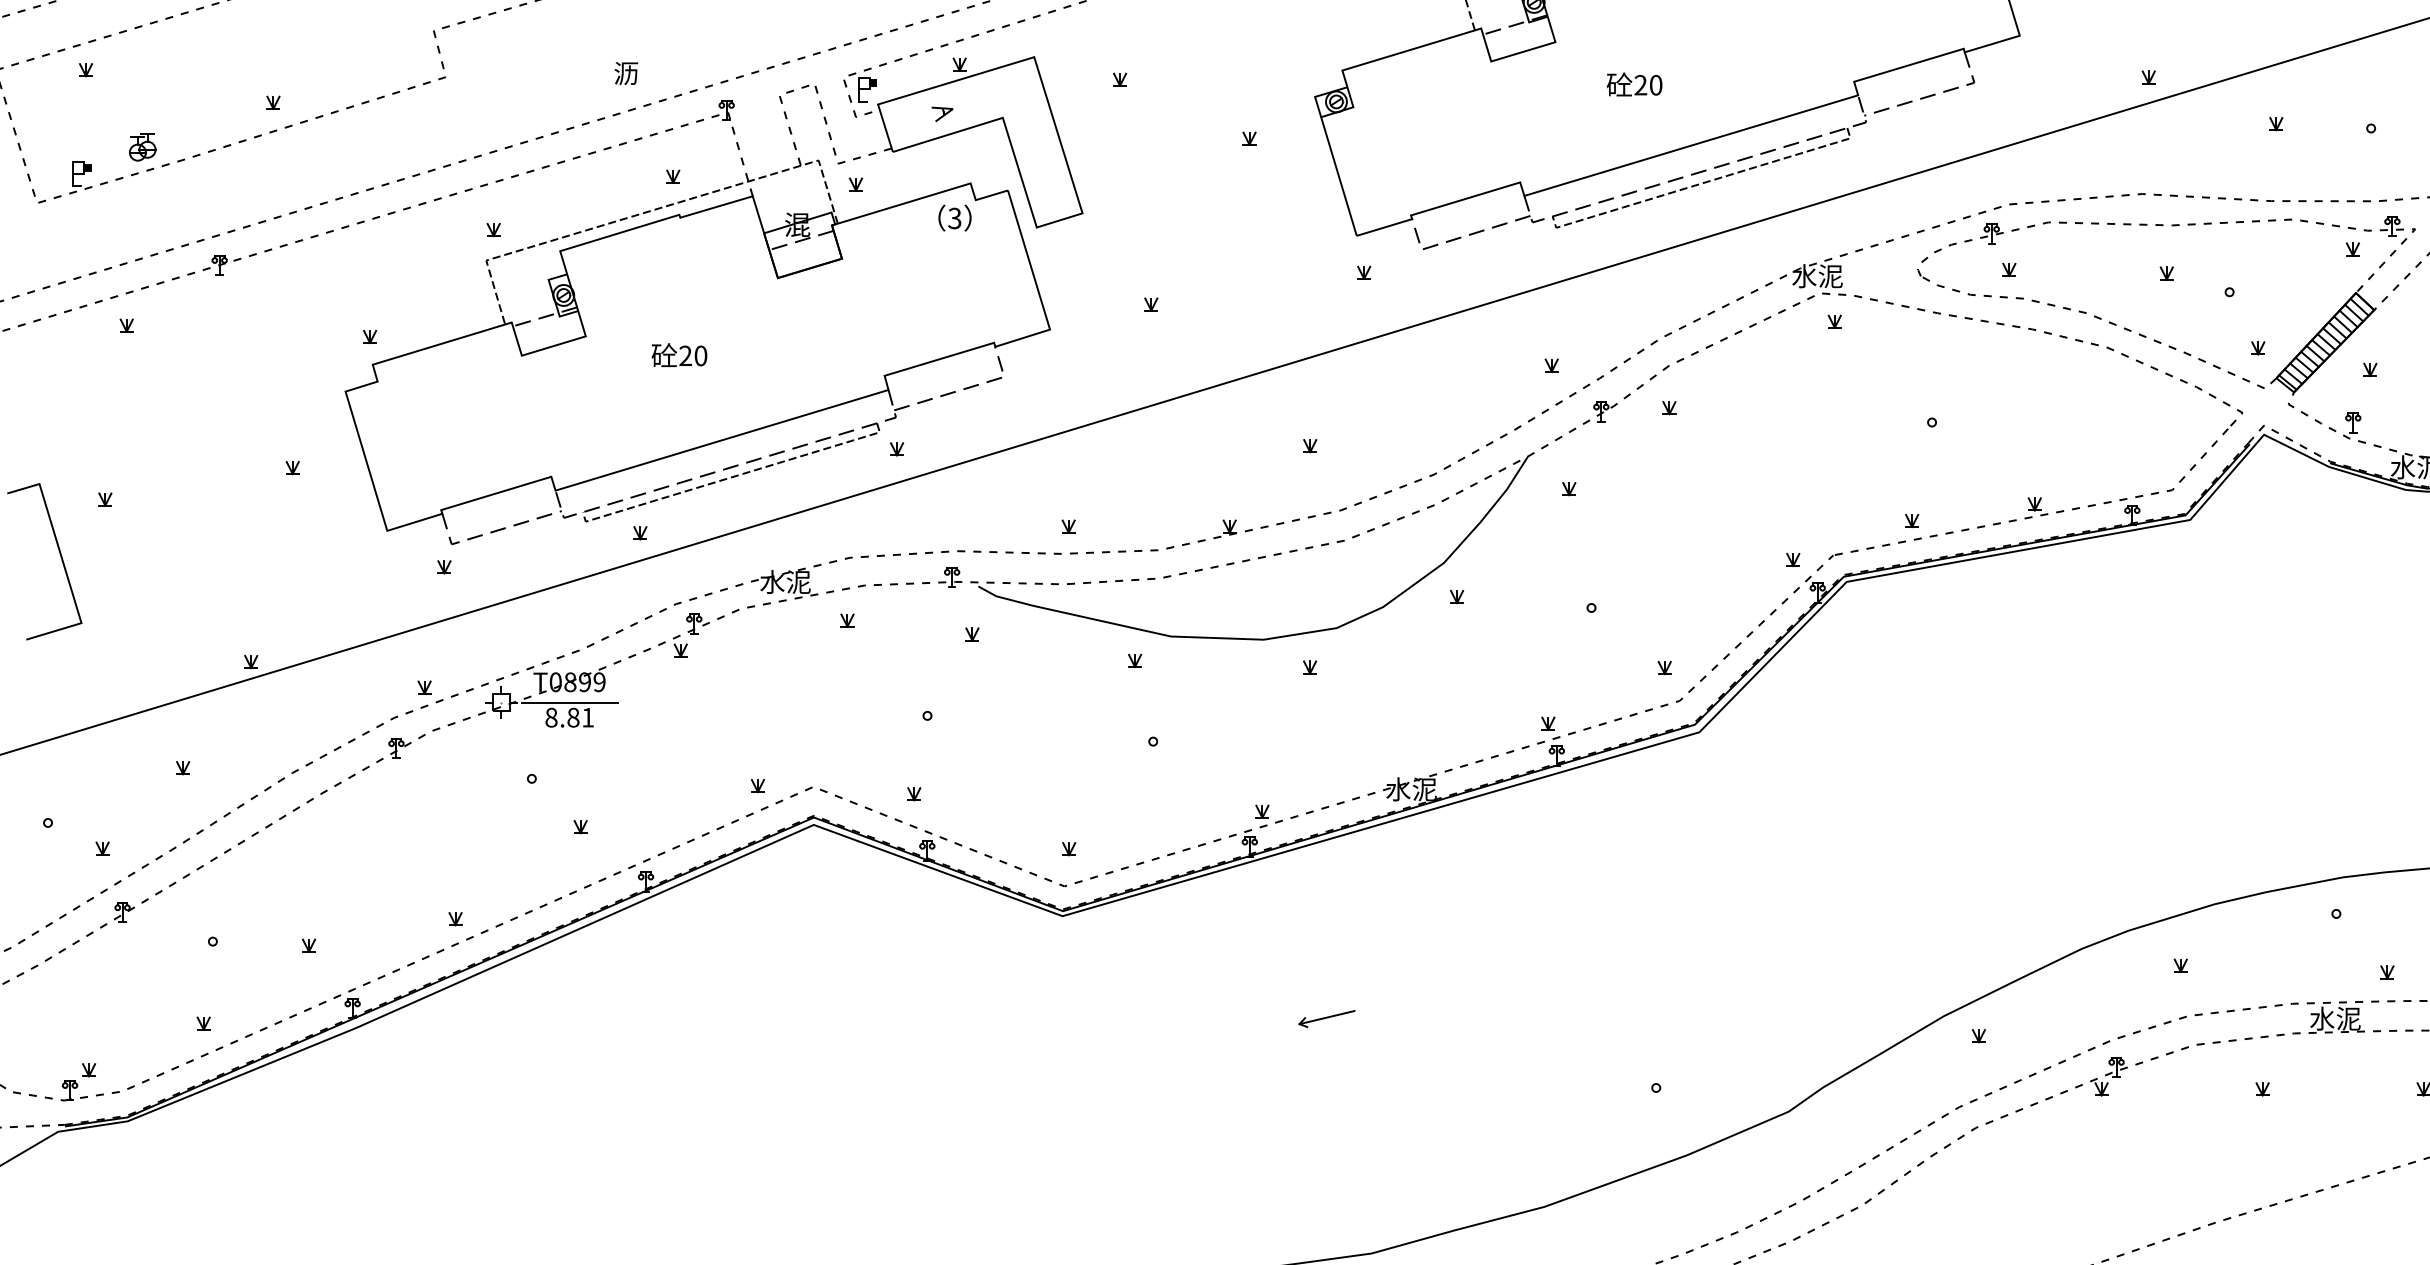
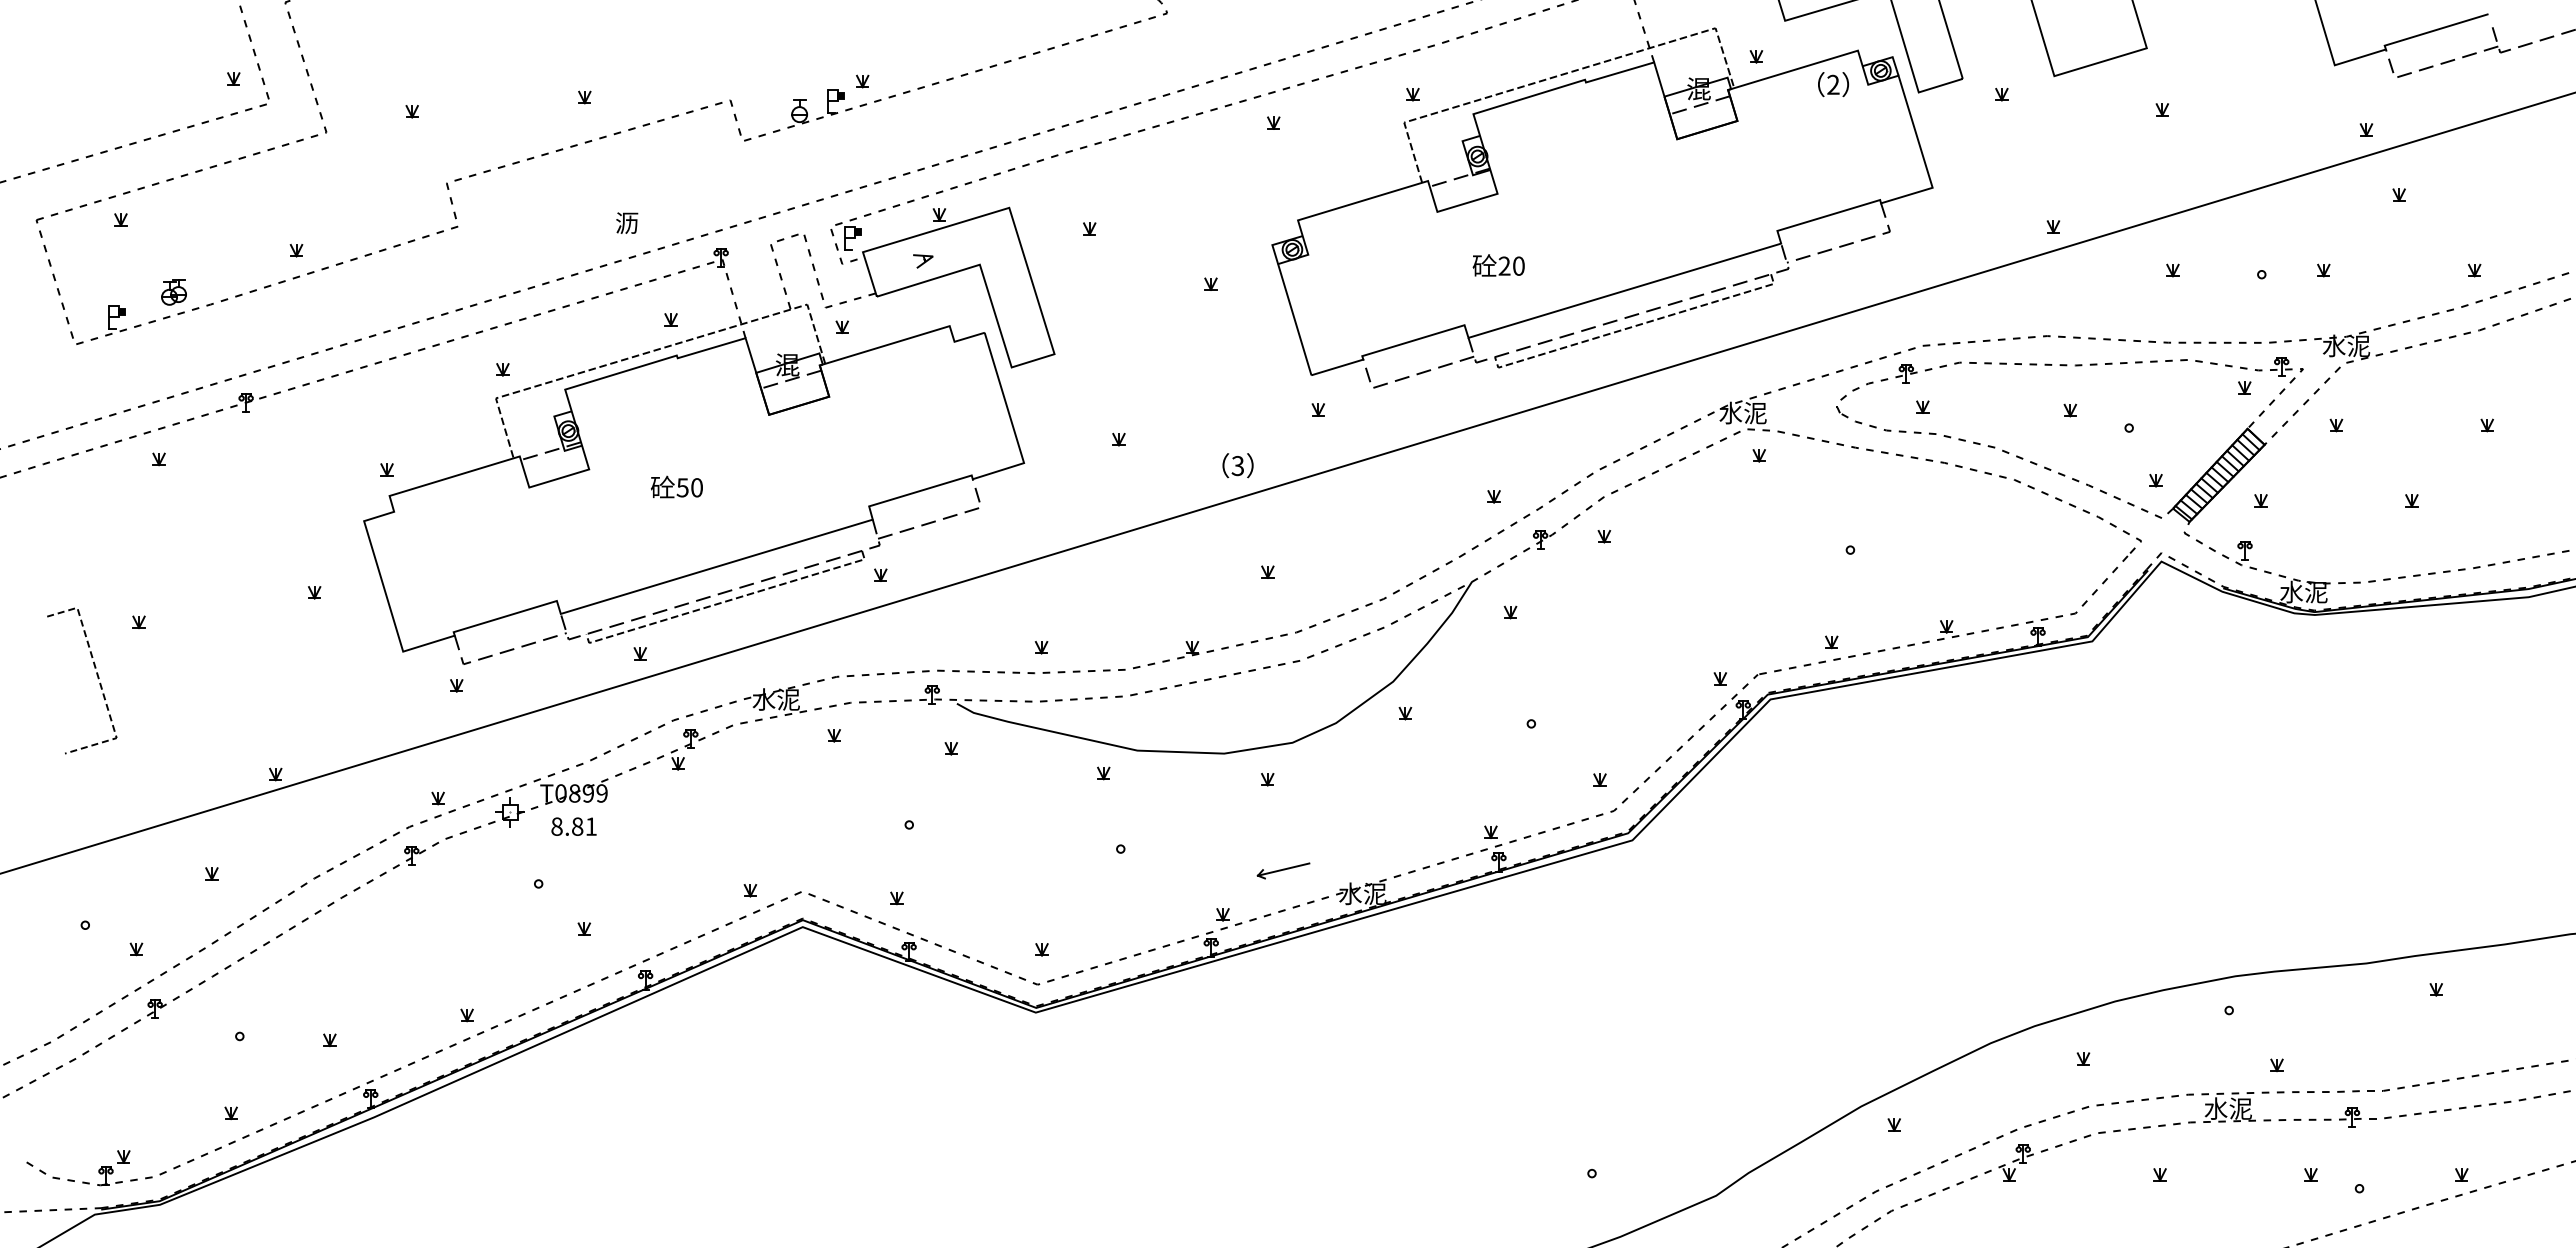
text: (1634, 84) -> (1498, 265), moved
text: (954, 217) -> (1237, 465), moved
text: (685, 355) -> (682, 487), 20 -> 50
line: (64, 564) -> (100, 683), solid -> dashed
line: (570, 702) -> (574, 812), removed
part: (1326, 1018) -> (1283, 870), moved

